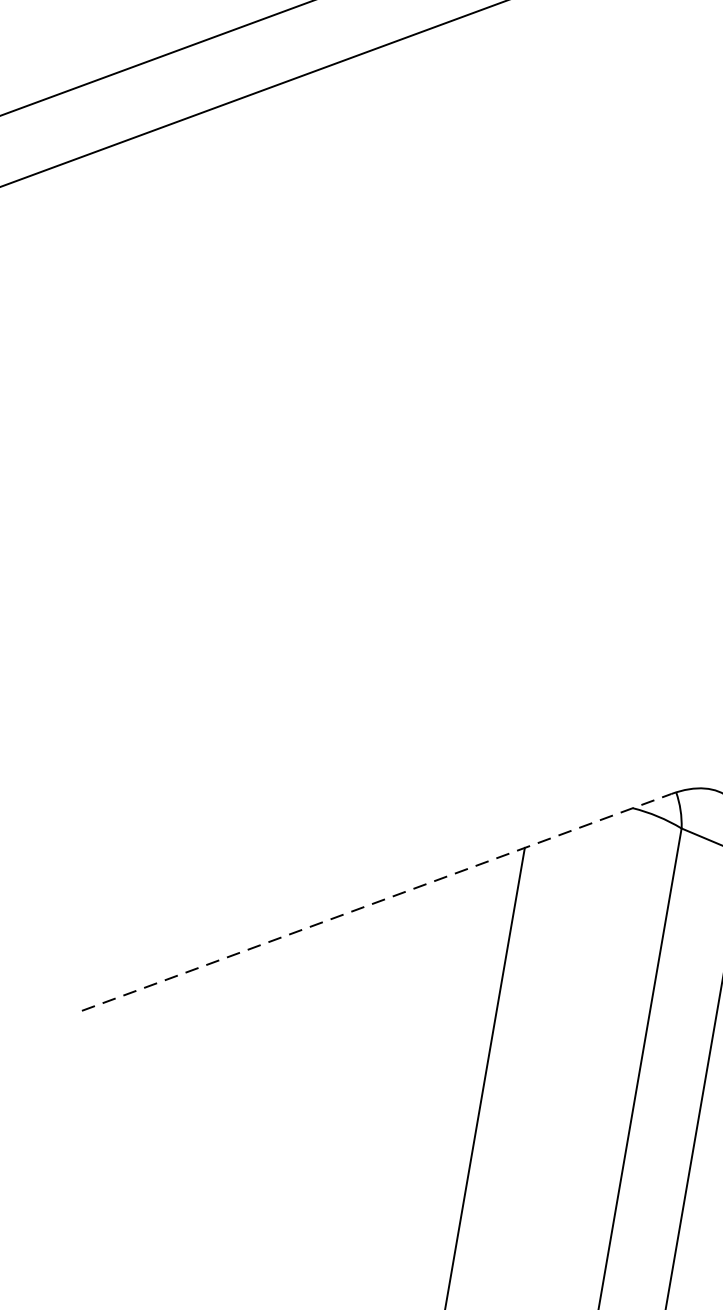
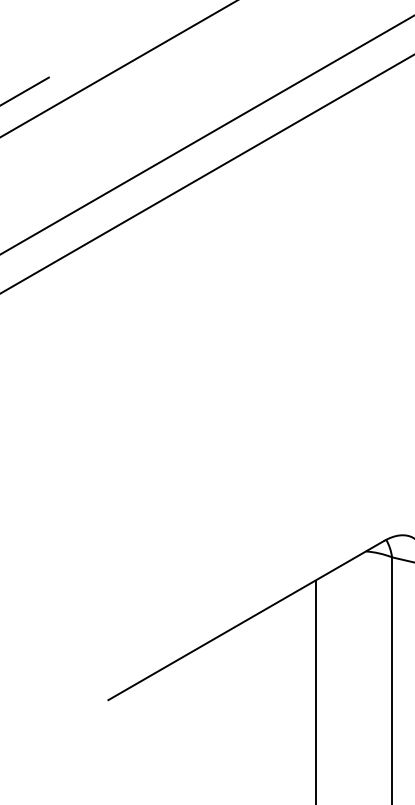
line: (377, 902) -> (246, 620), dashed -> solid

